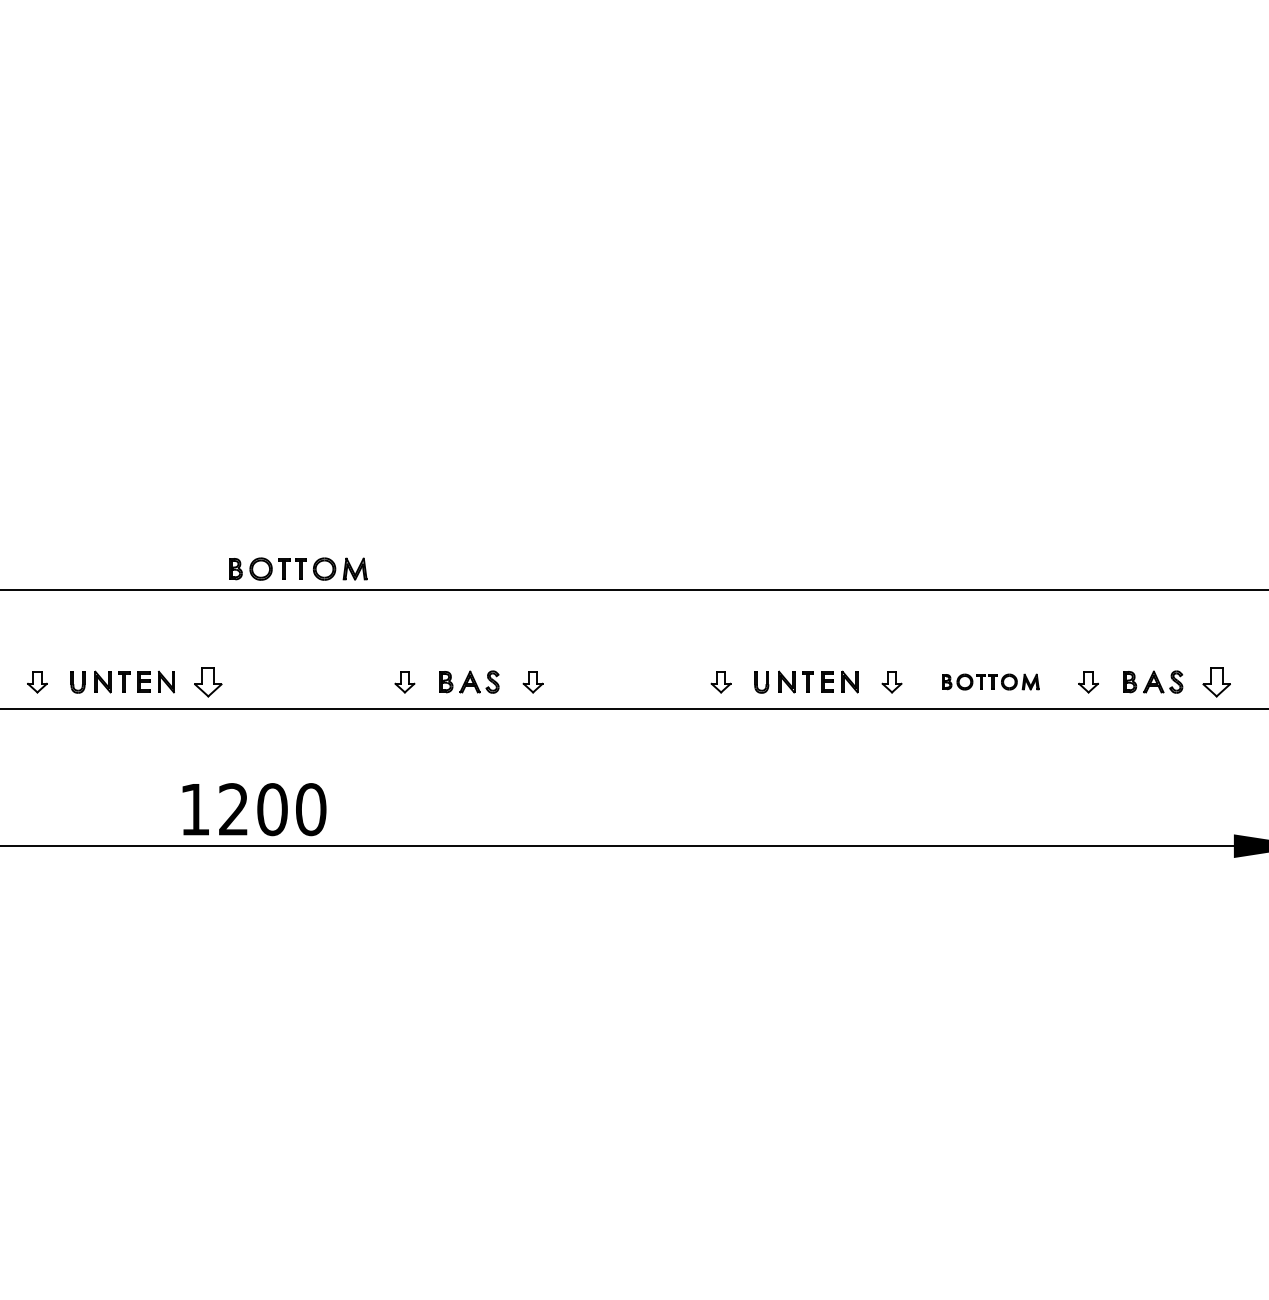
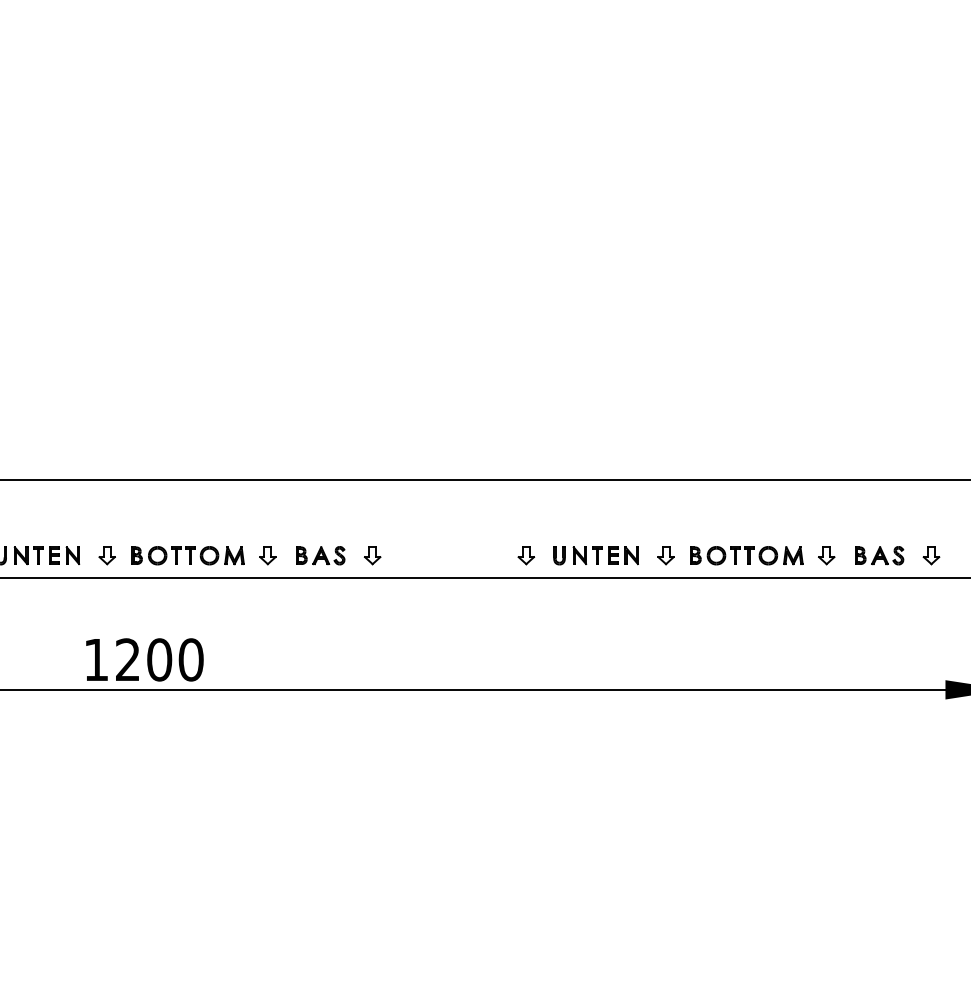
part: (298, 568) -> (188, 555), moved
part: (990, 681) -> (746, 555), size x1.43
part: (208, 682) -> (107, 556), size x0.71
part: (1216, 682) -> (931, 556), size x0.71

